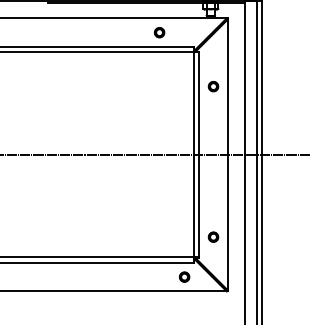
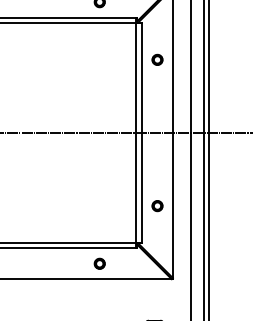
part: (213, 236) -> (157, 205), moved
part: (184, 276) -> (99, 263), moved

